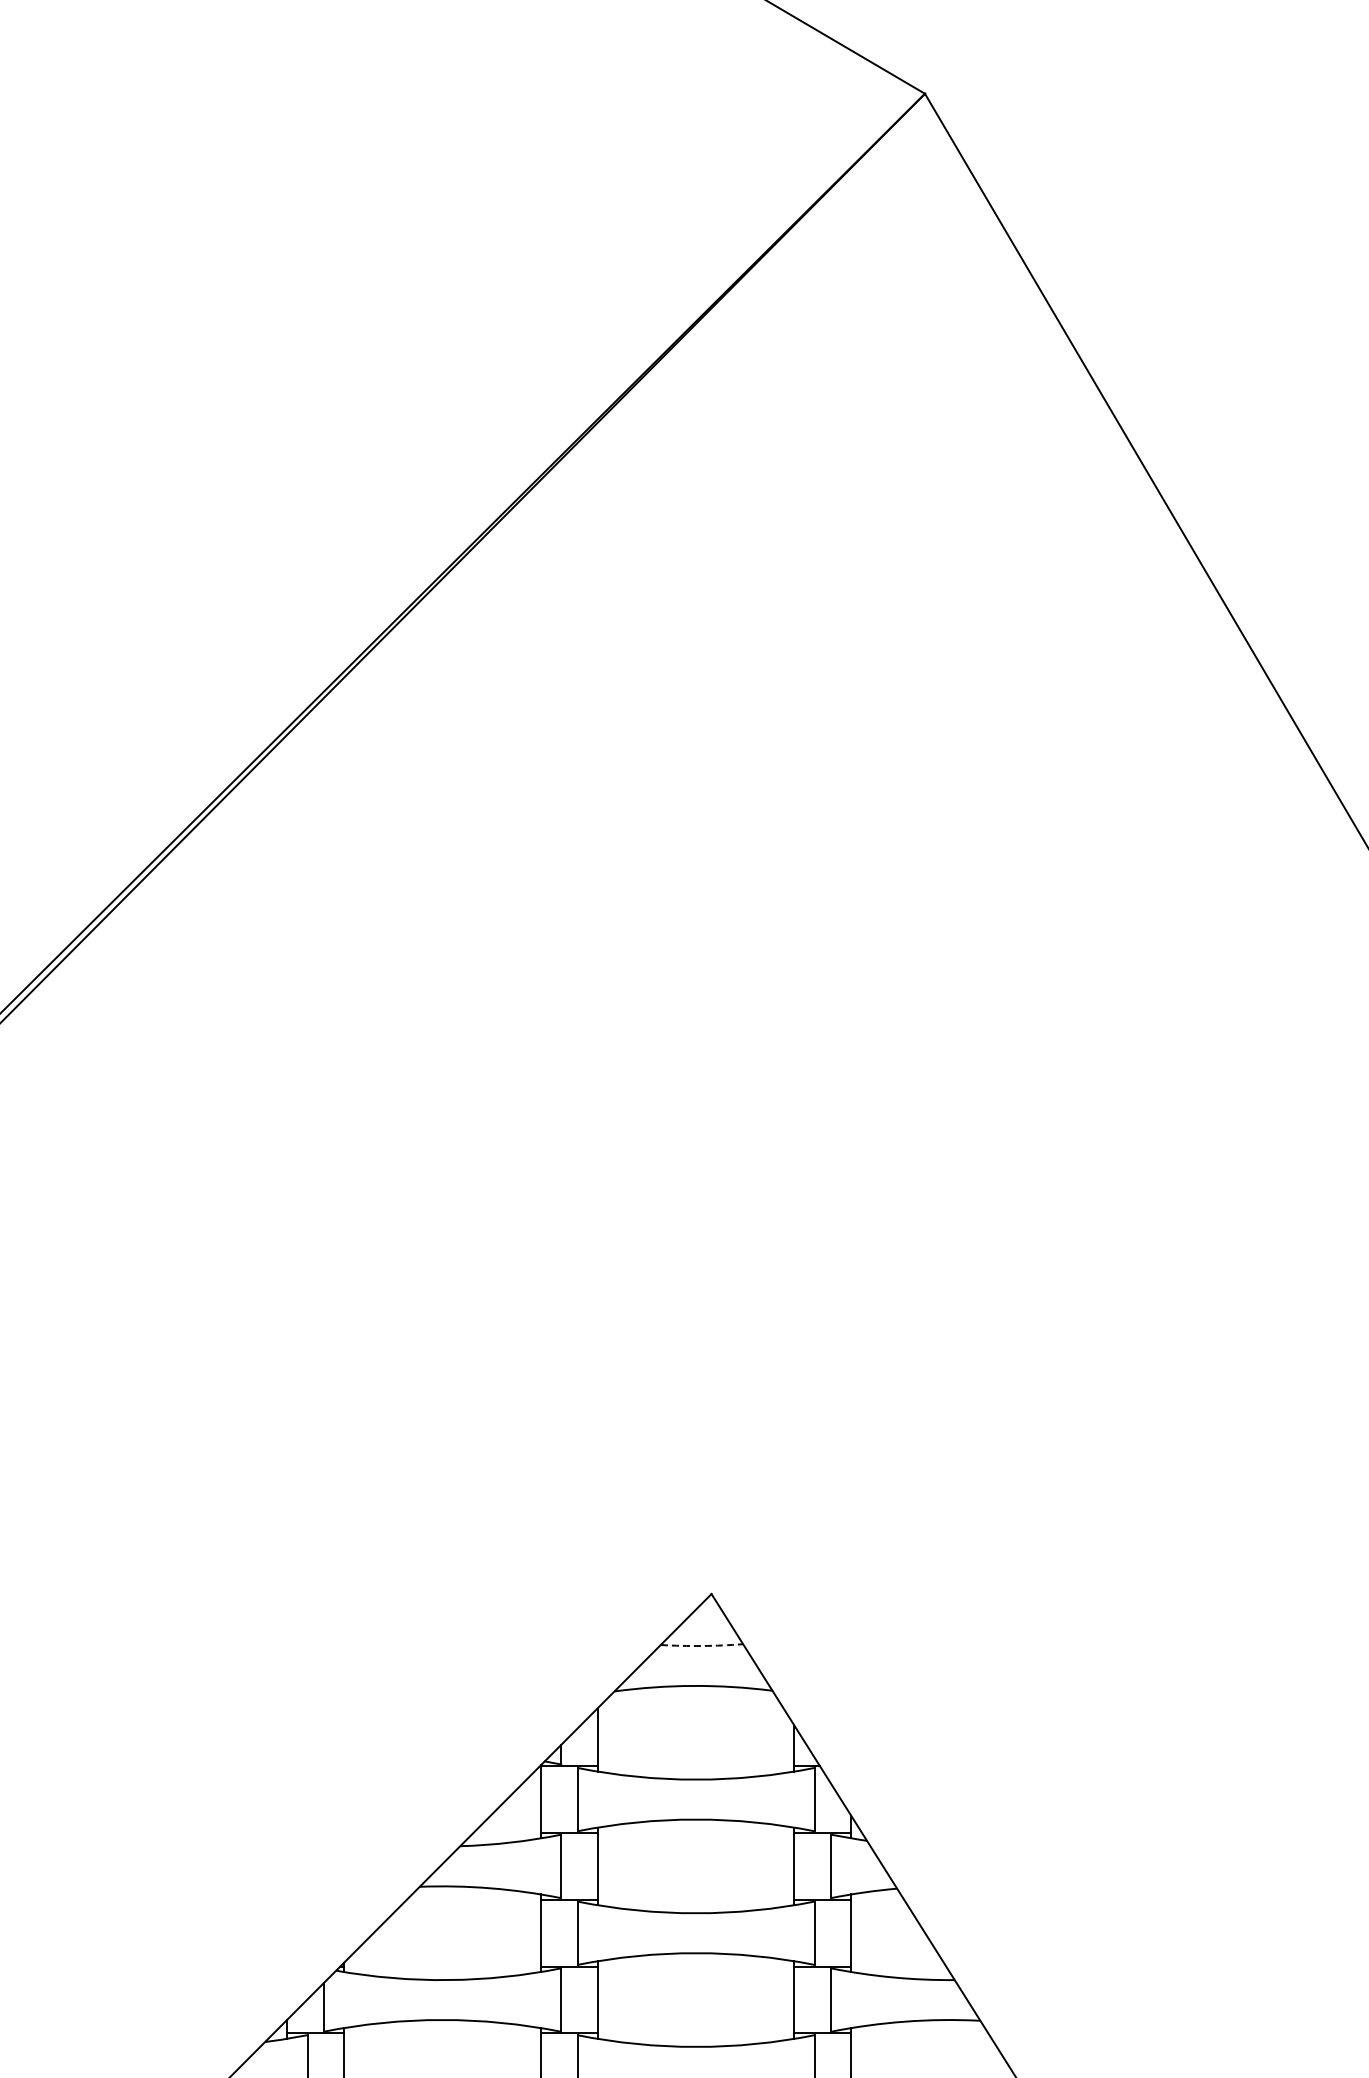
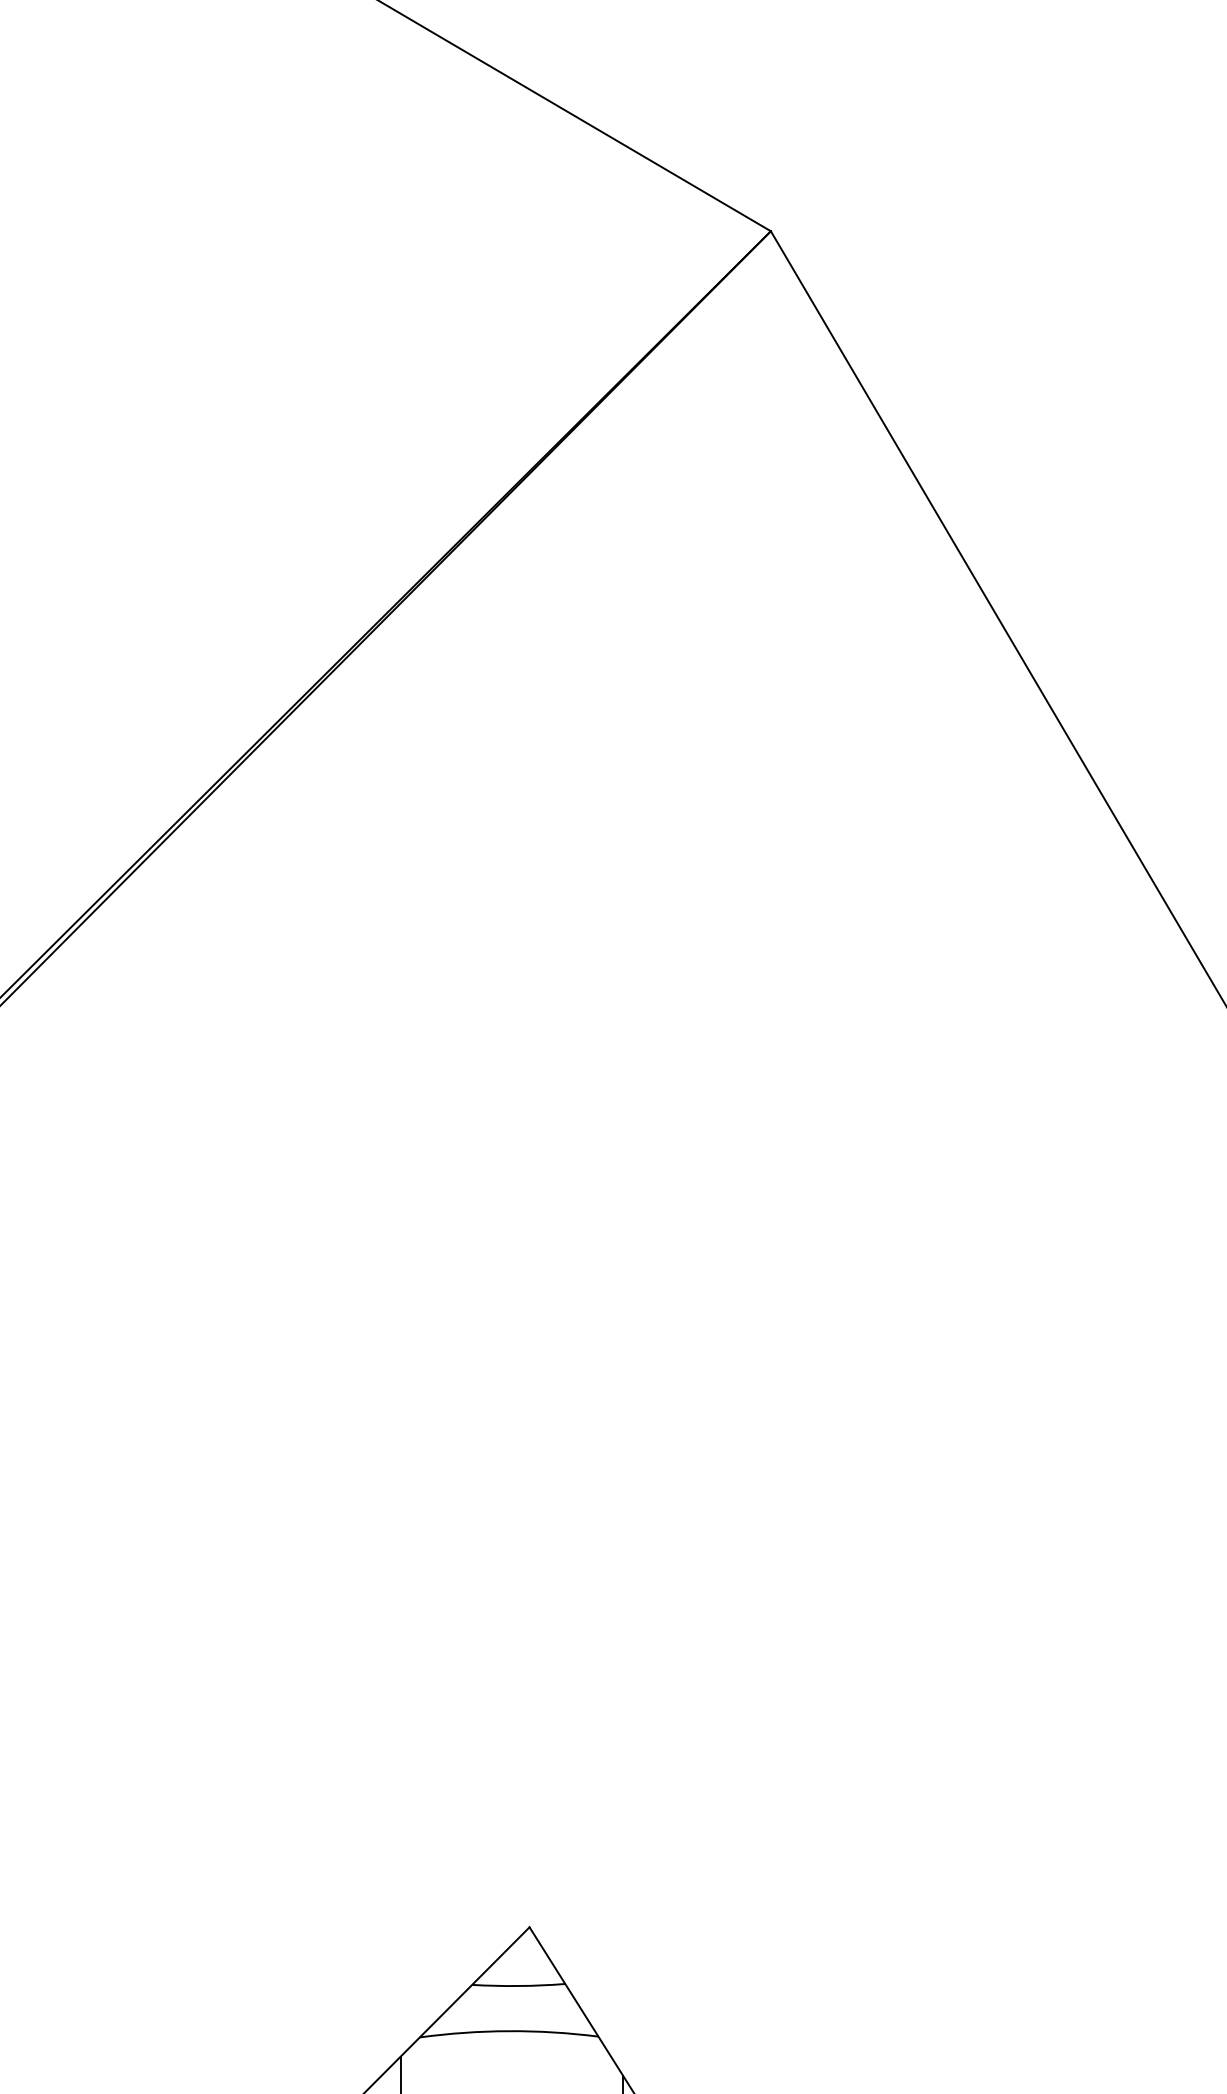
arc: (702, 1646) -> (519, 1986), dashed -> solid

